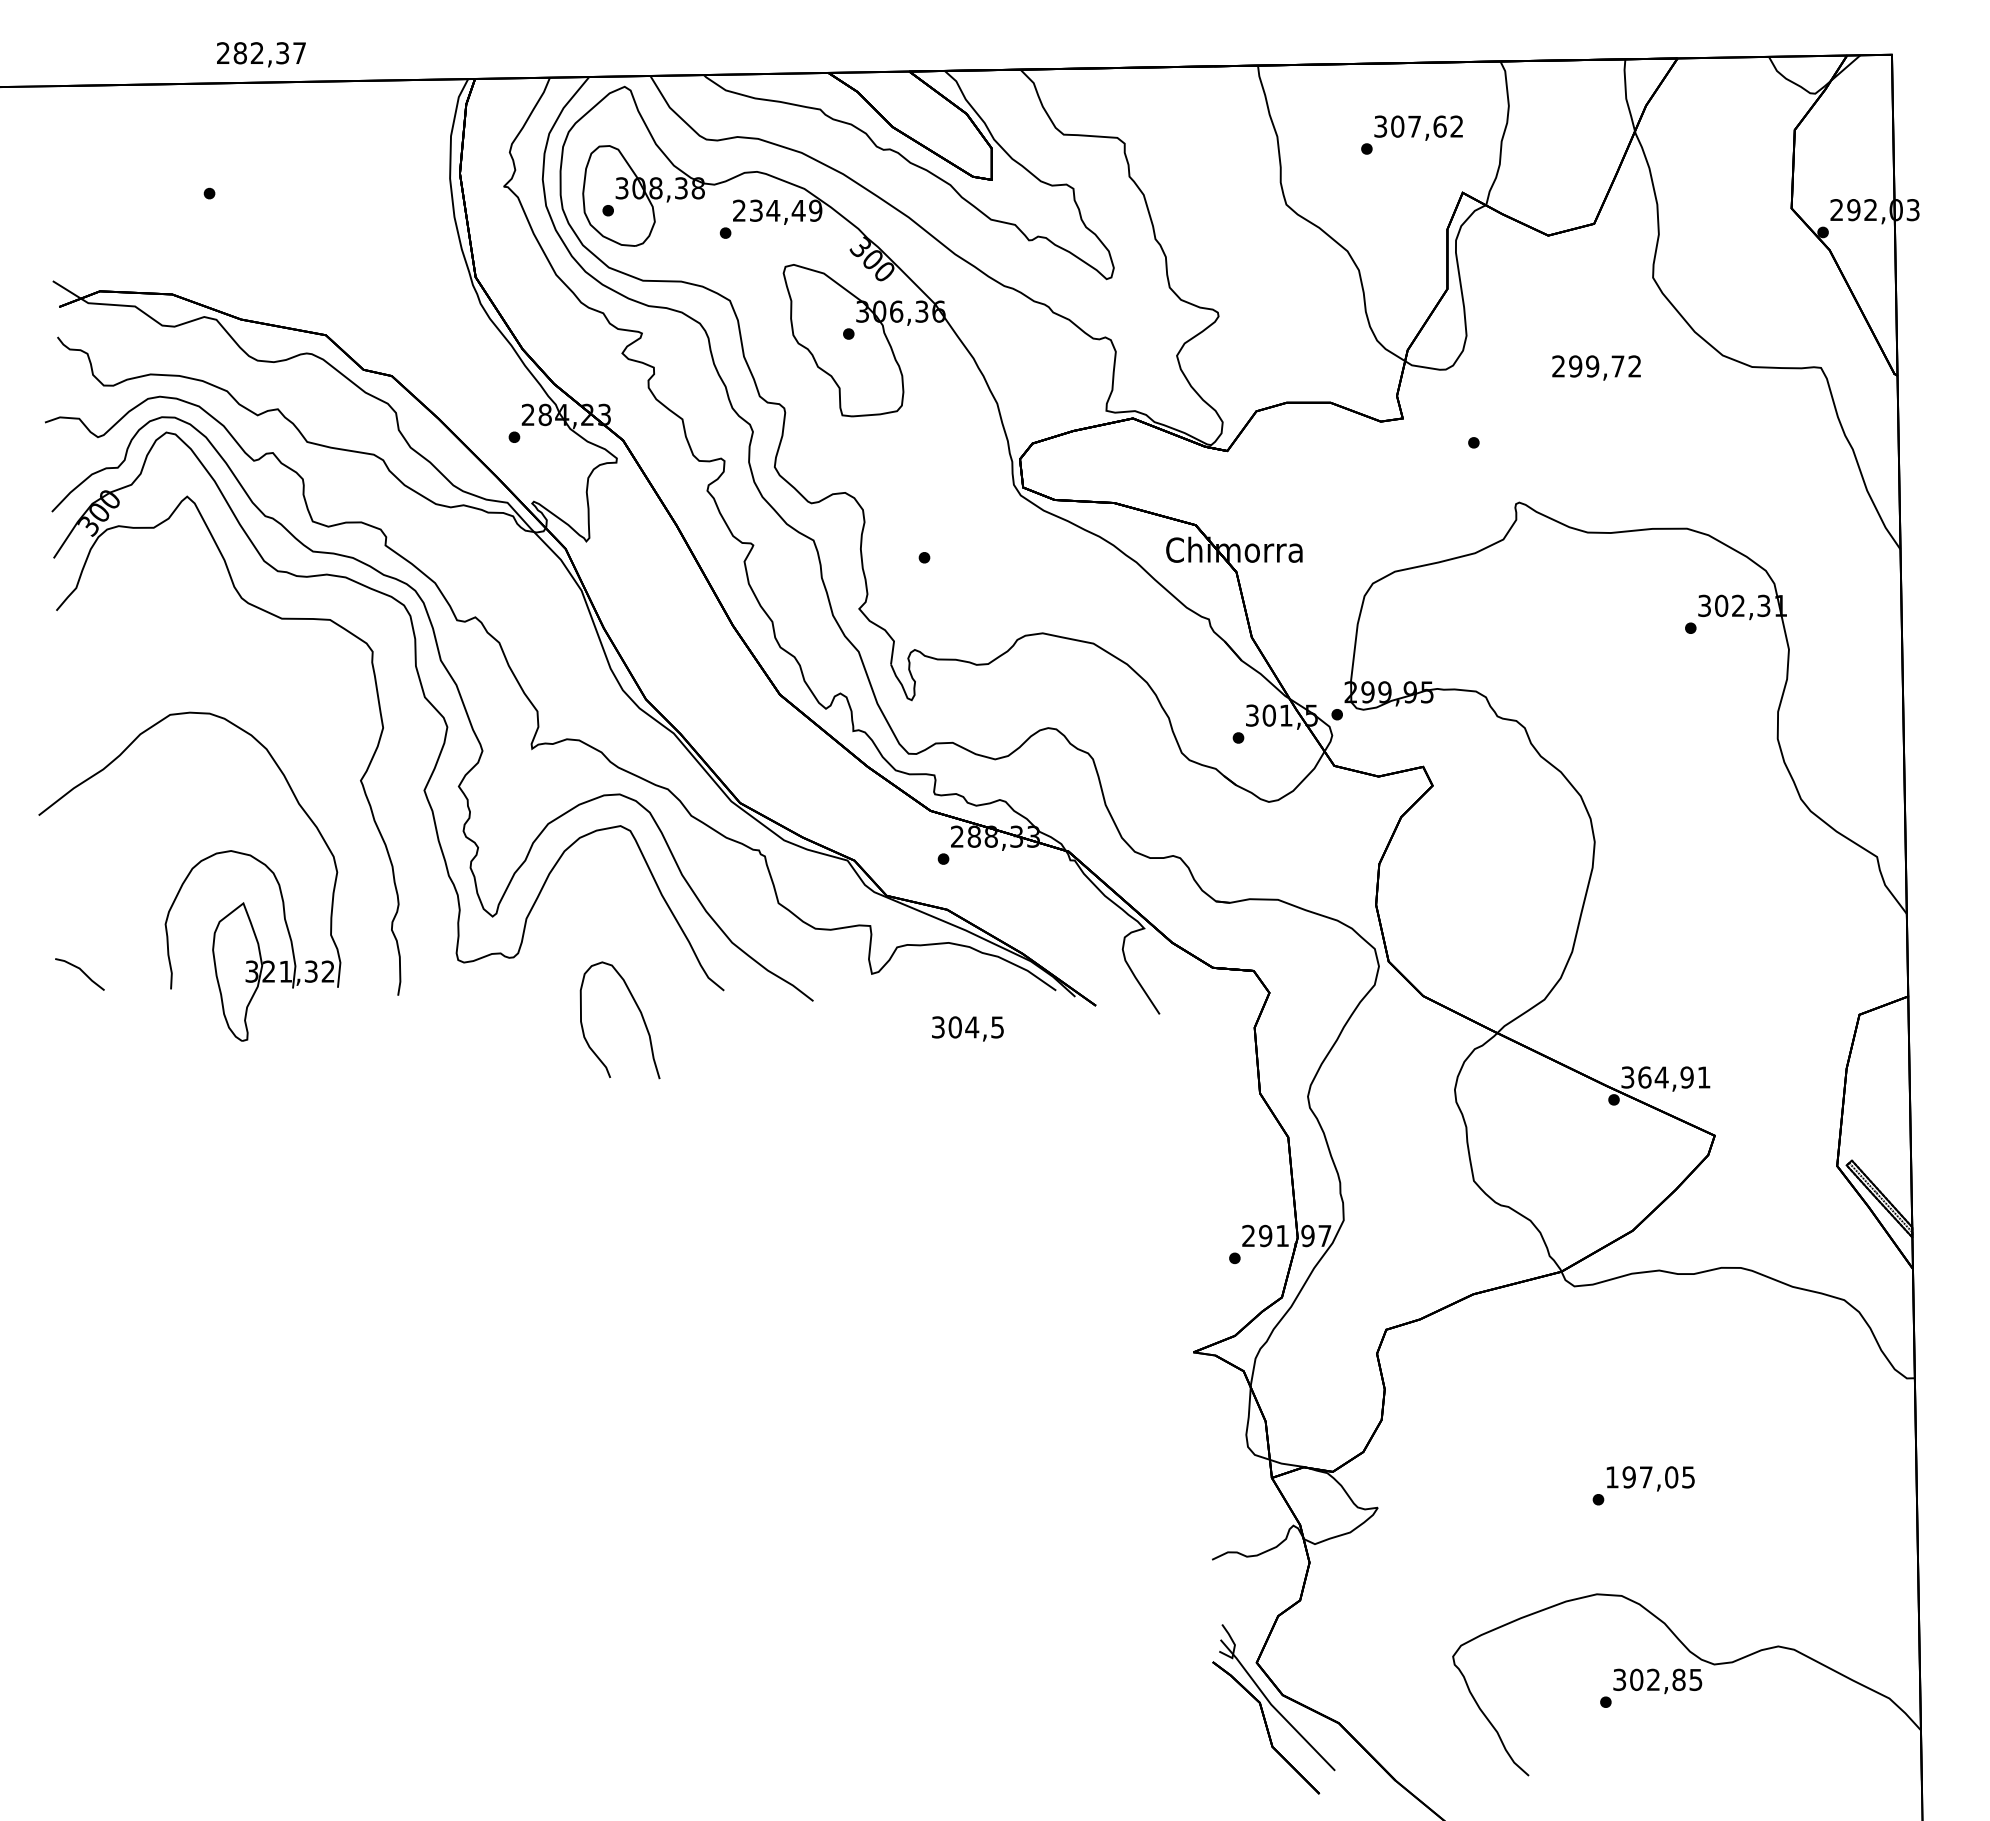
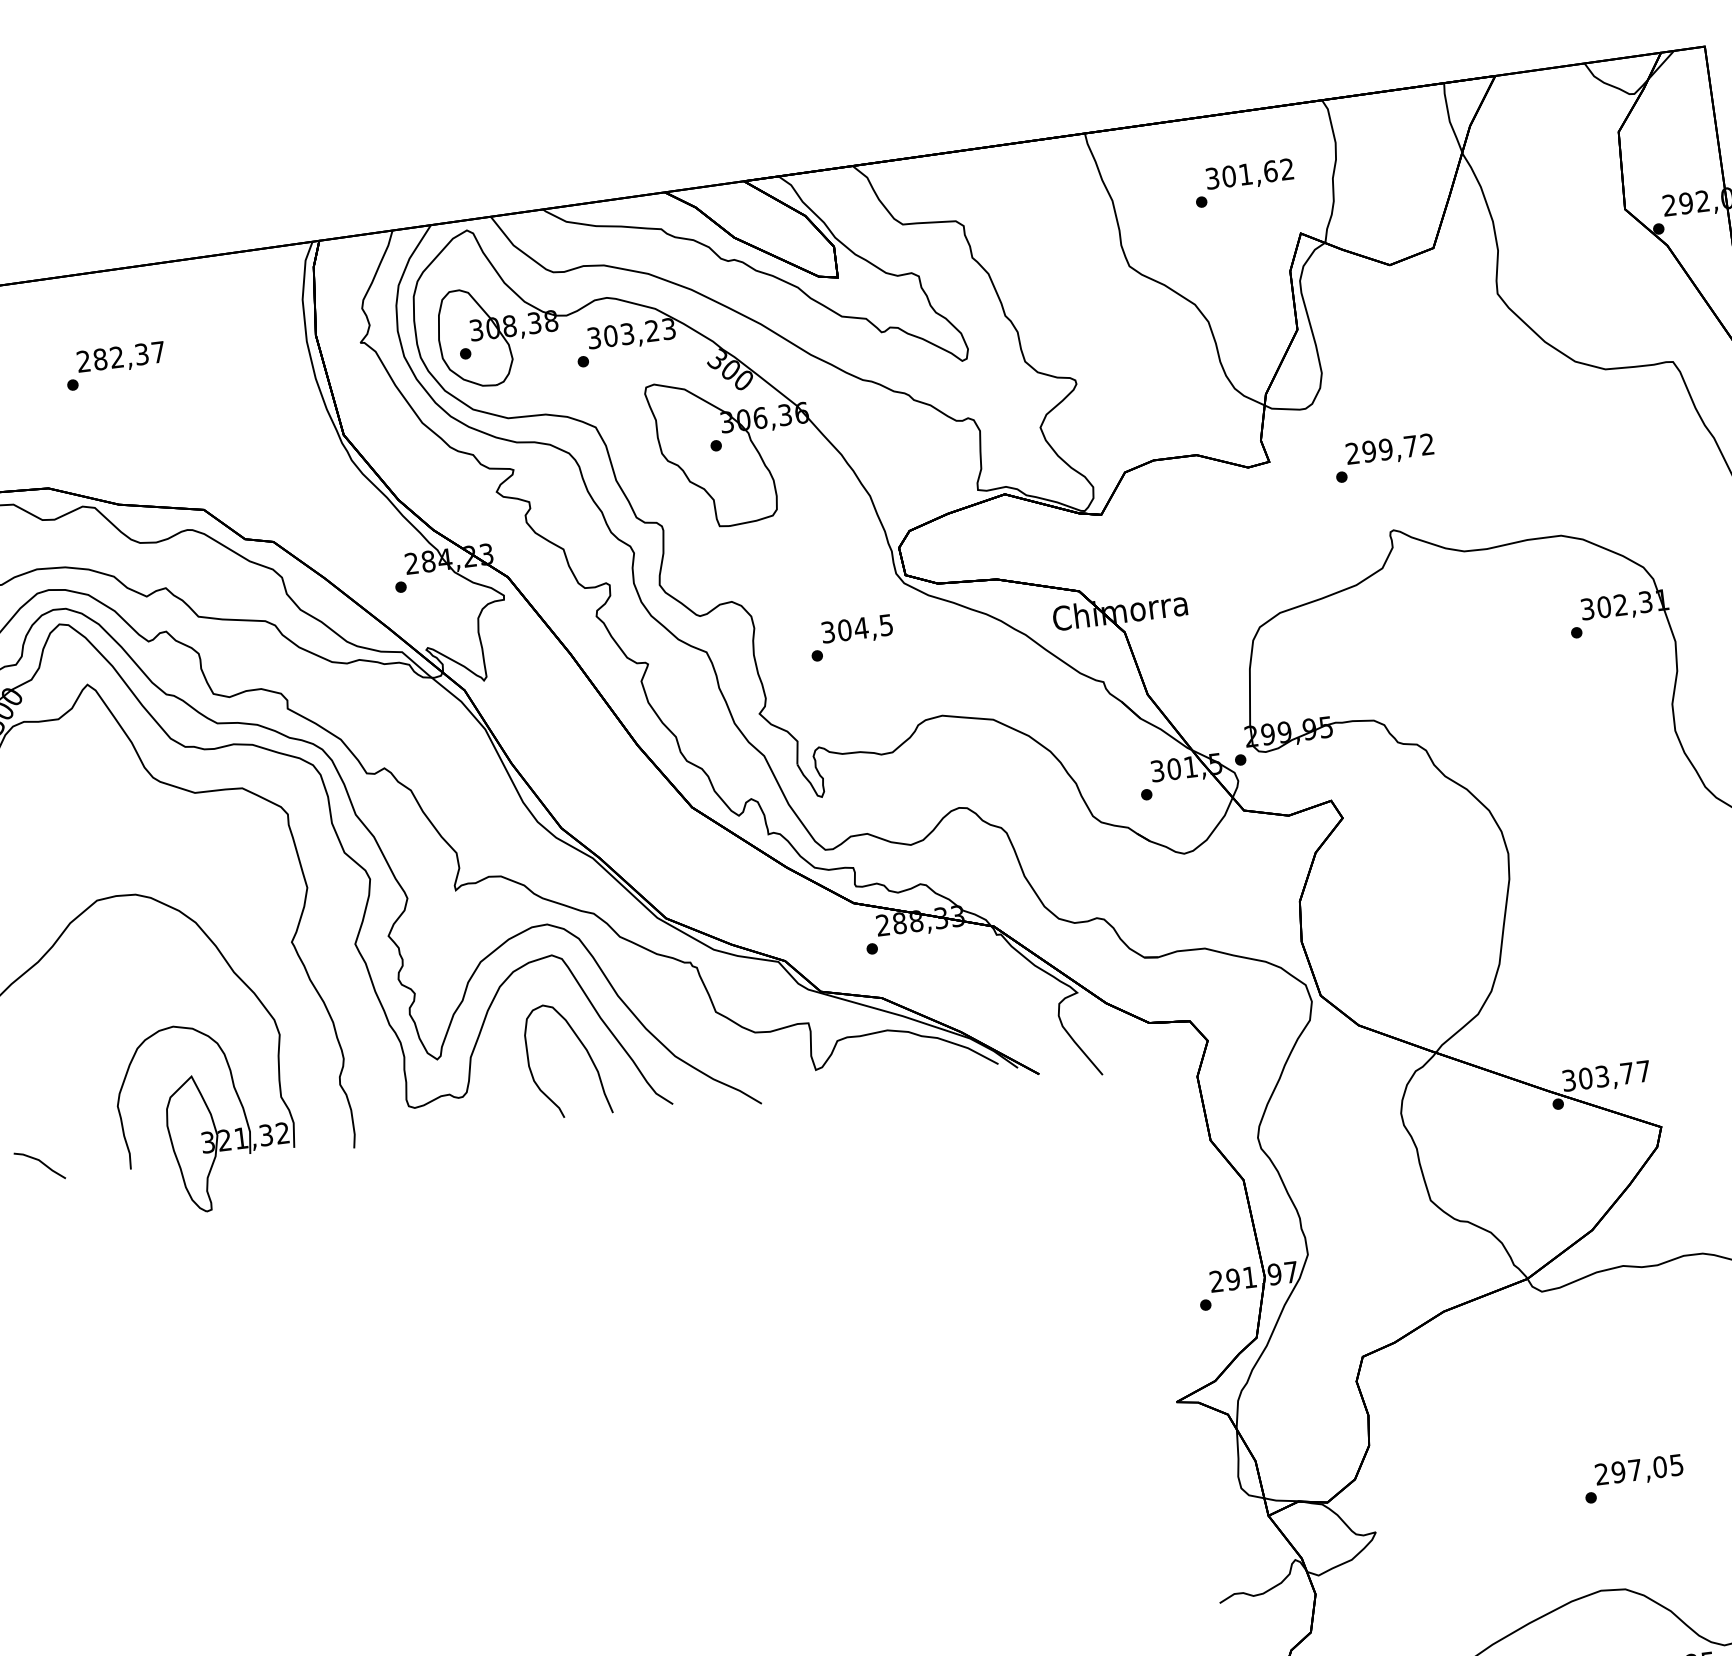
text: (261, 54) -> (121, 358), moved
text: (1414, 126) -> (1245, 174), 307,62 -> 301,62
text: (777, 210) -> (631, 333), 234,49 -> 303,23
text: (1596, 367) -> (1389, 450), moved
curve: (638, 1010) -> (584, 1048), moved
text: (967, 1028) -> (856, 629), moved
text: (1674, 1077) -> (1614, 1074), 364,91 -> 303,77
text: (1611, 1477) -> (1601, 1474), 197,05 -> 297,05

